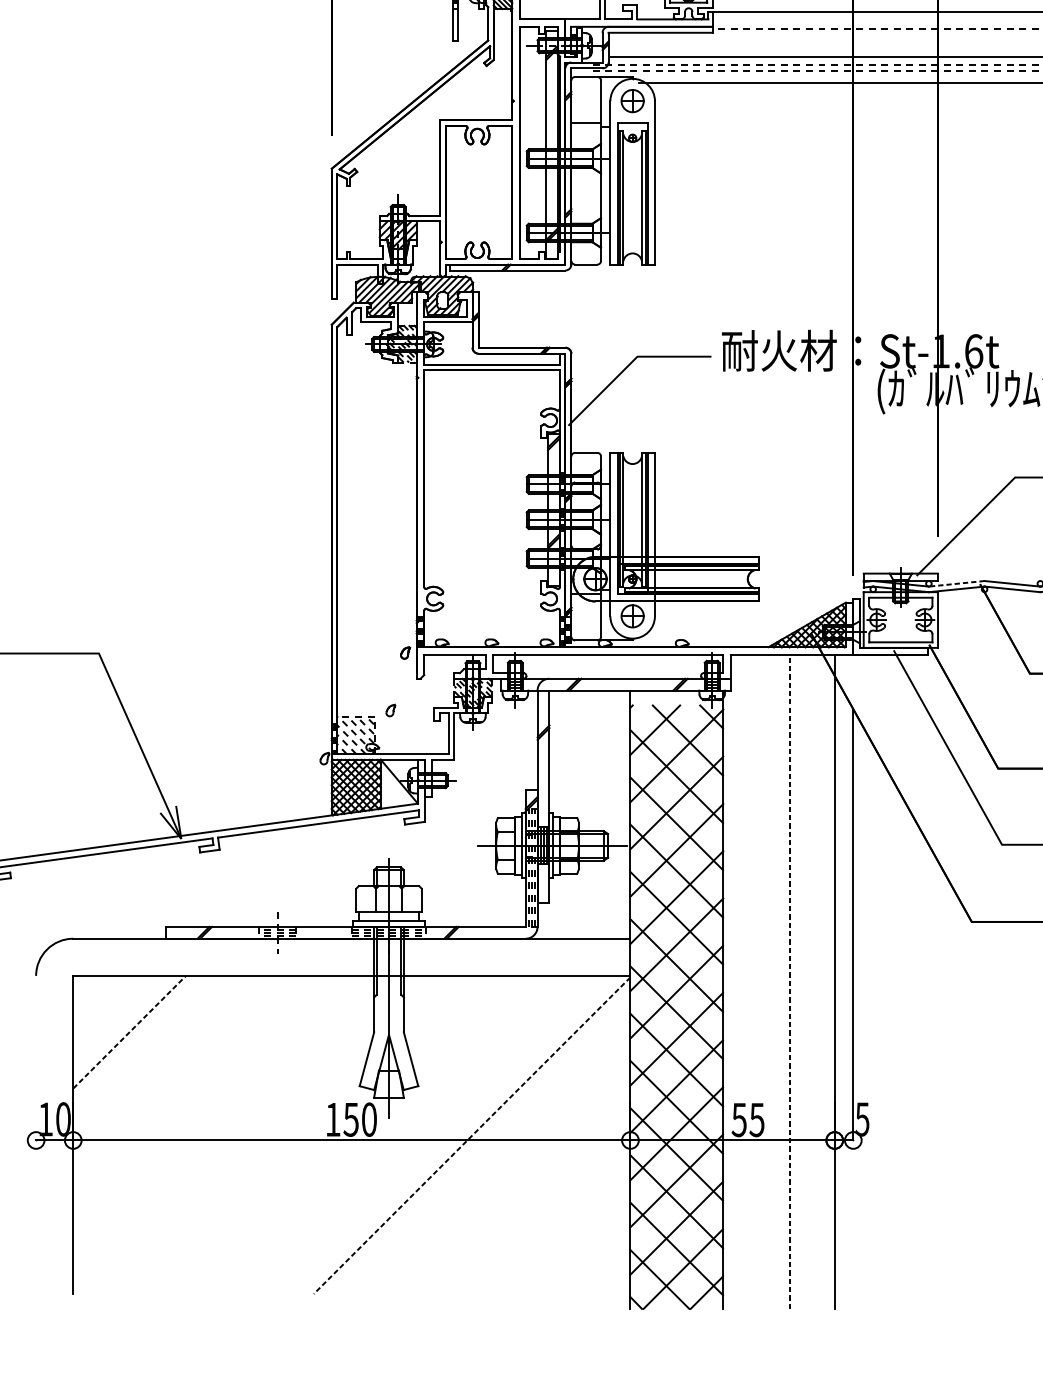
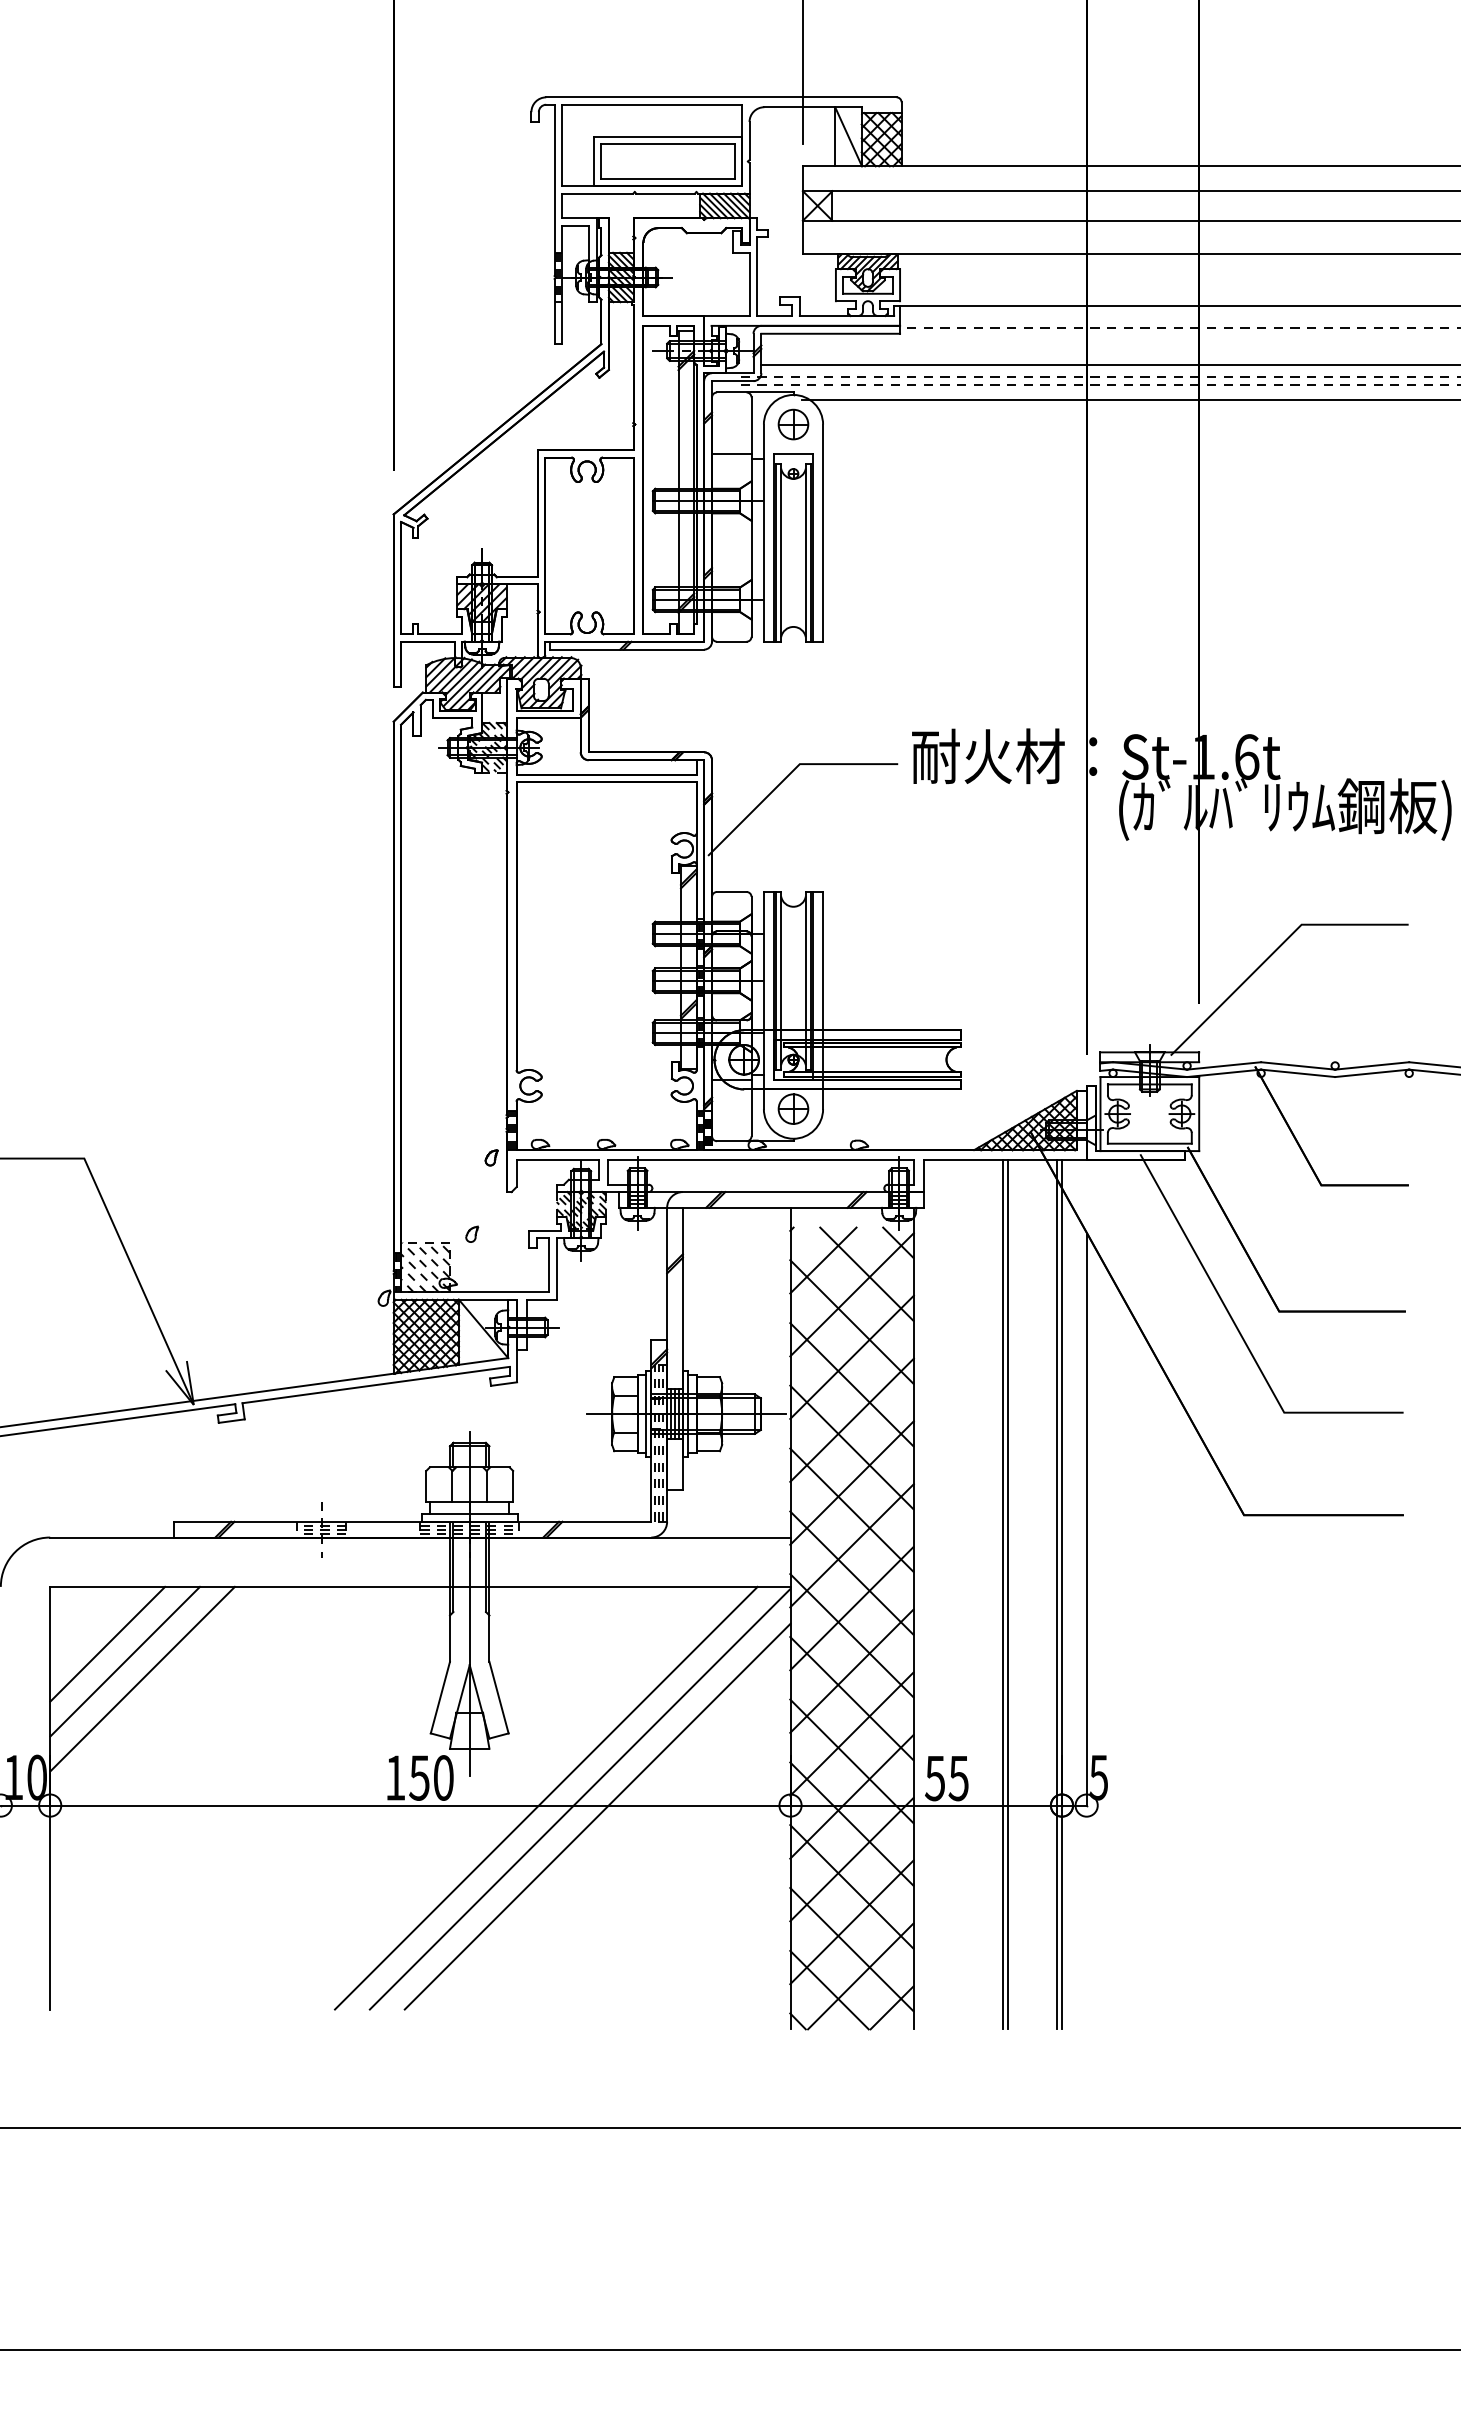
line: (956, 583) -> (1223, 1065), dashed -> solid
line: (789, 981) -> (1002, 1594), dashed -> solid
line: (793, 981) -> (1007, 1594), added
line: (831, 981) -> (1057, 1594), added
line: (116, 1018) -> (107, 1643), added
line: (129, 1032) -> (125, 1661), dashed -> solid
line: (142, 1044) -> (142, 1678), added
line: (446, 1134) -> (546, 1797), added
line: (471, 1135) -> (579, 1799), dashed -> solid
line: (485, 1148) -> (597, 1816), added

